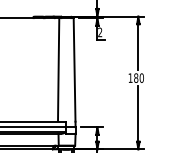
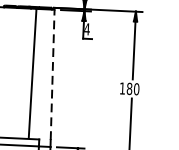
text: (100, 32) -> (87, 29), 2 -> 4
line: (74, 69) -> (52, 74), solid -> dashed

